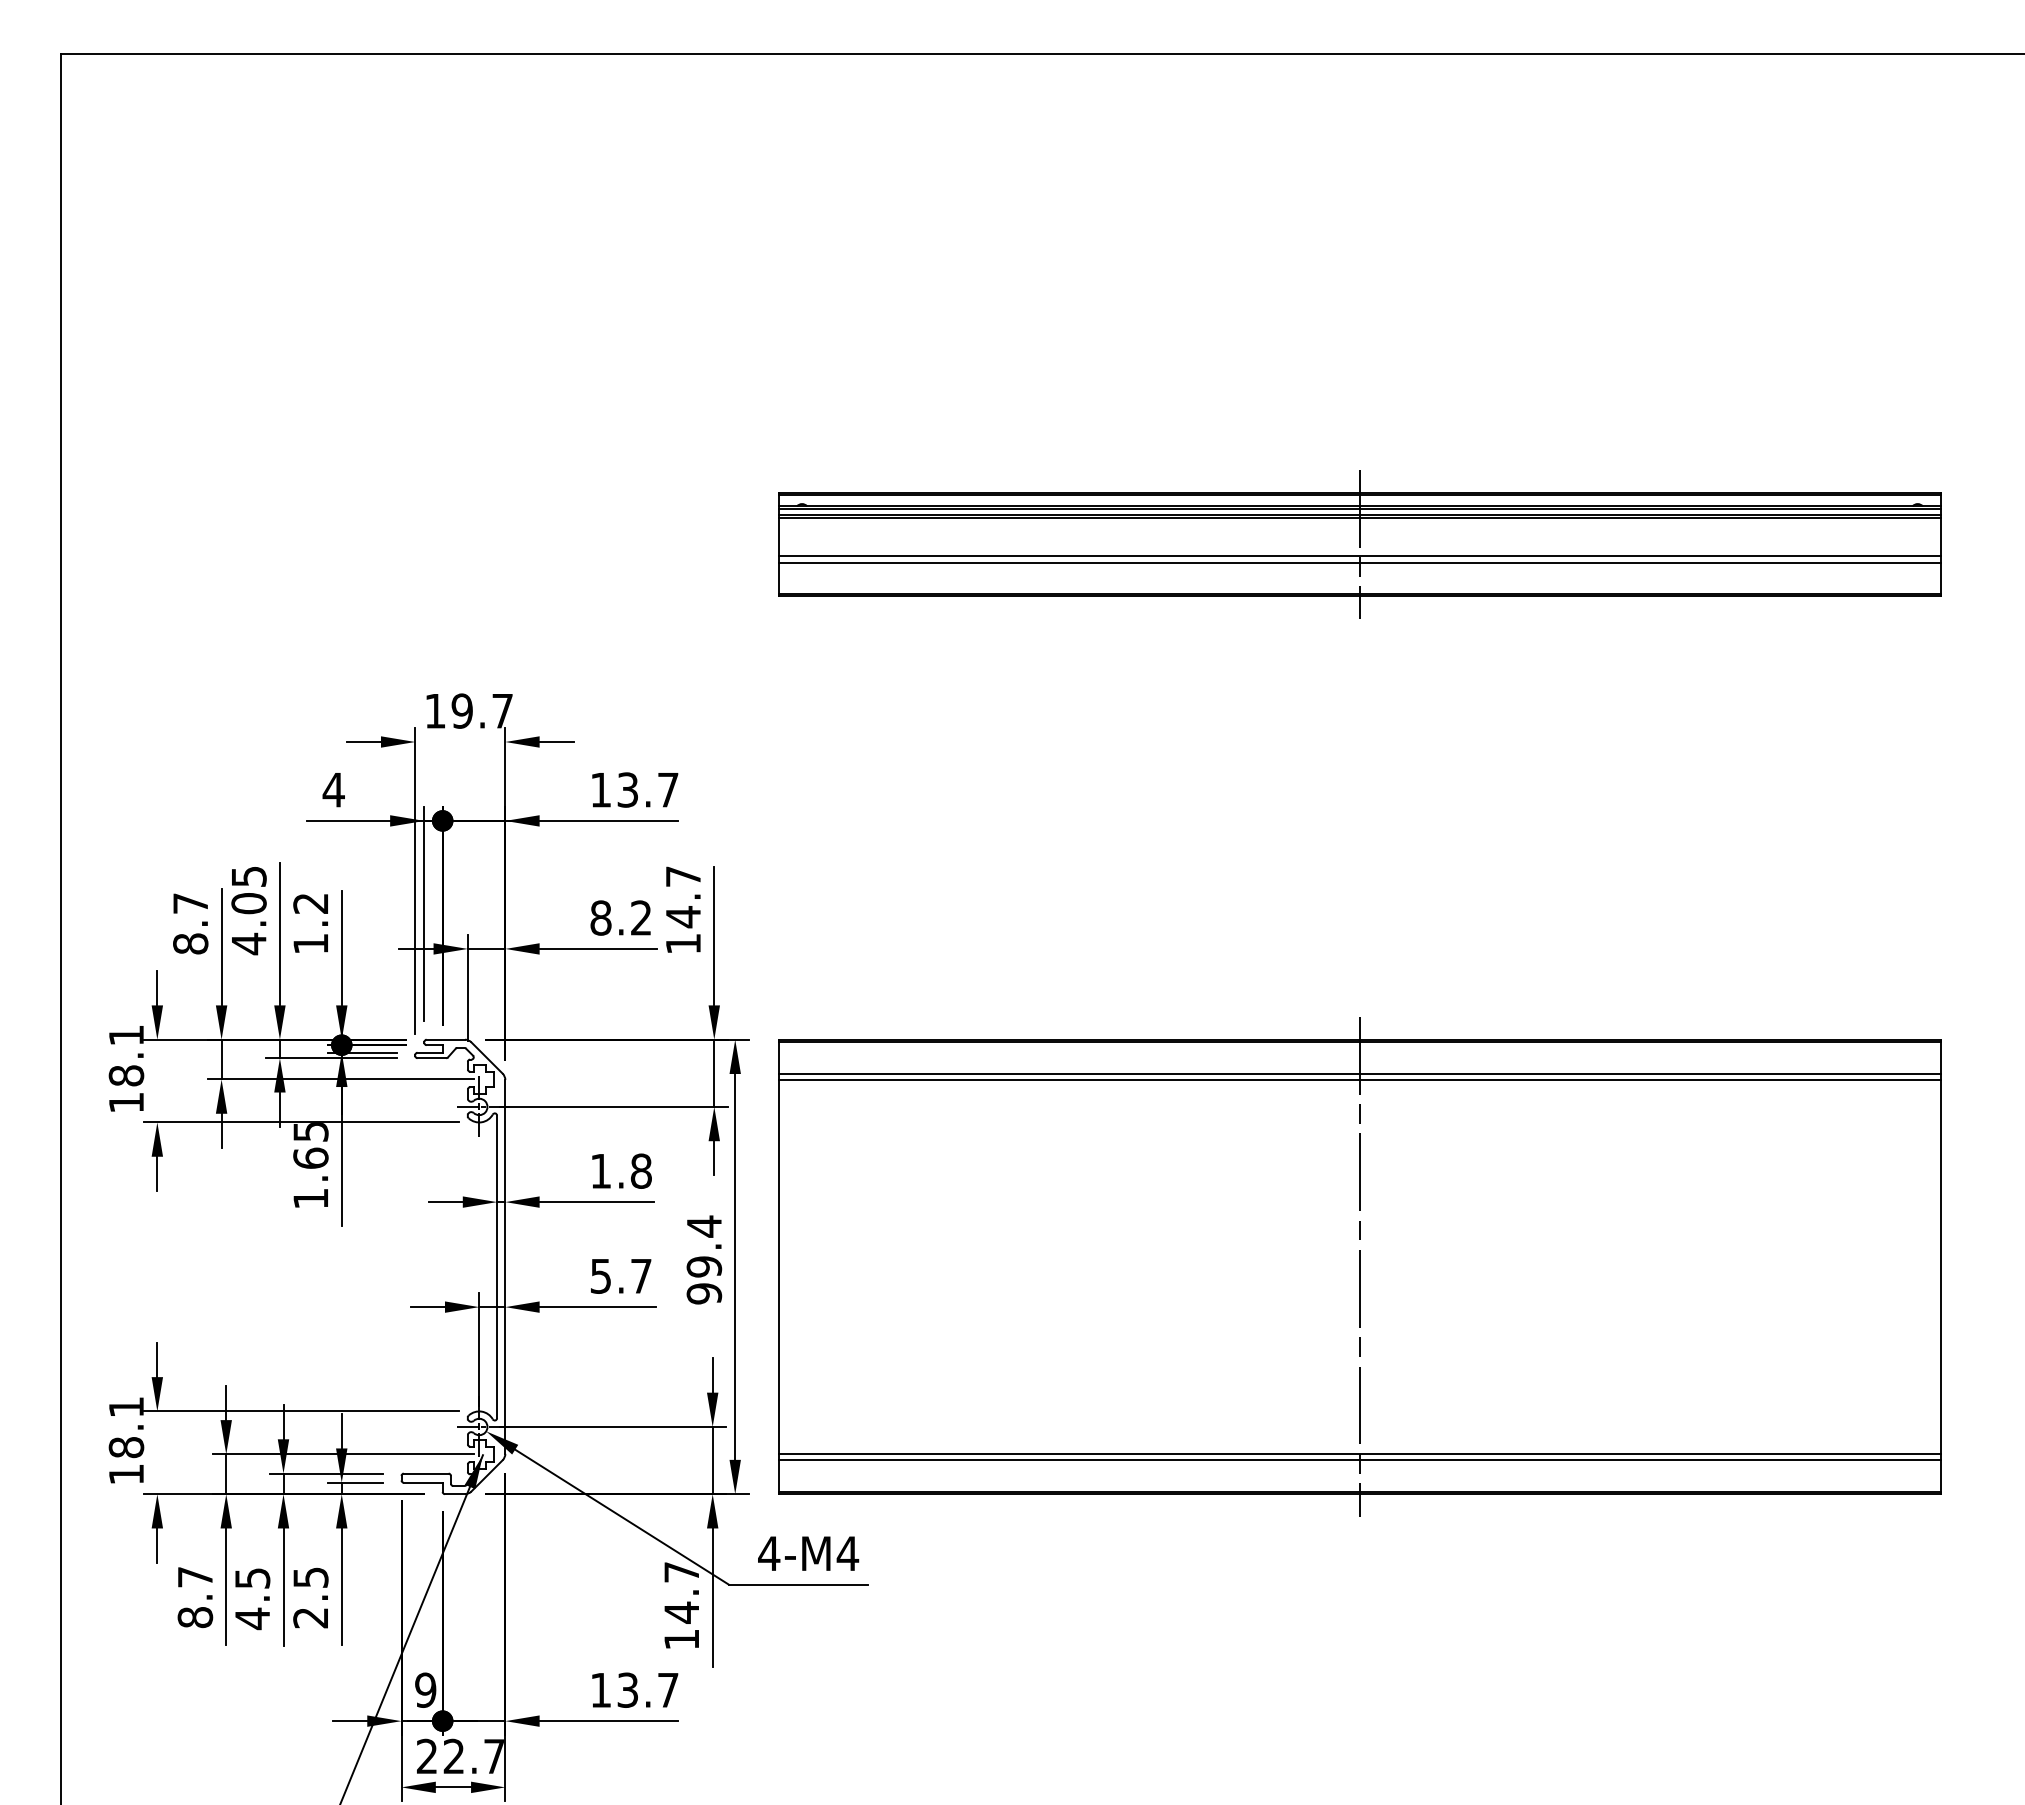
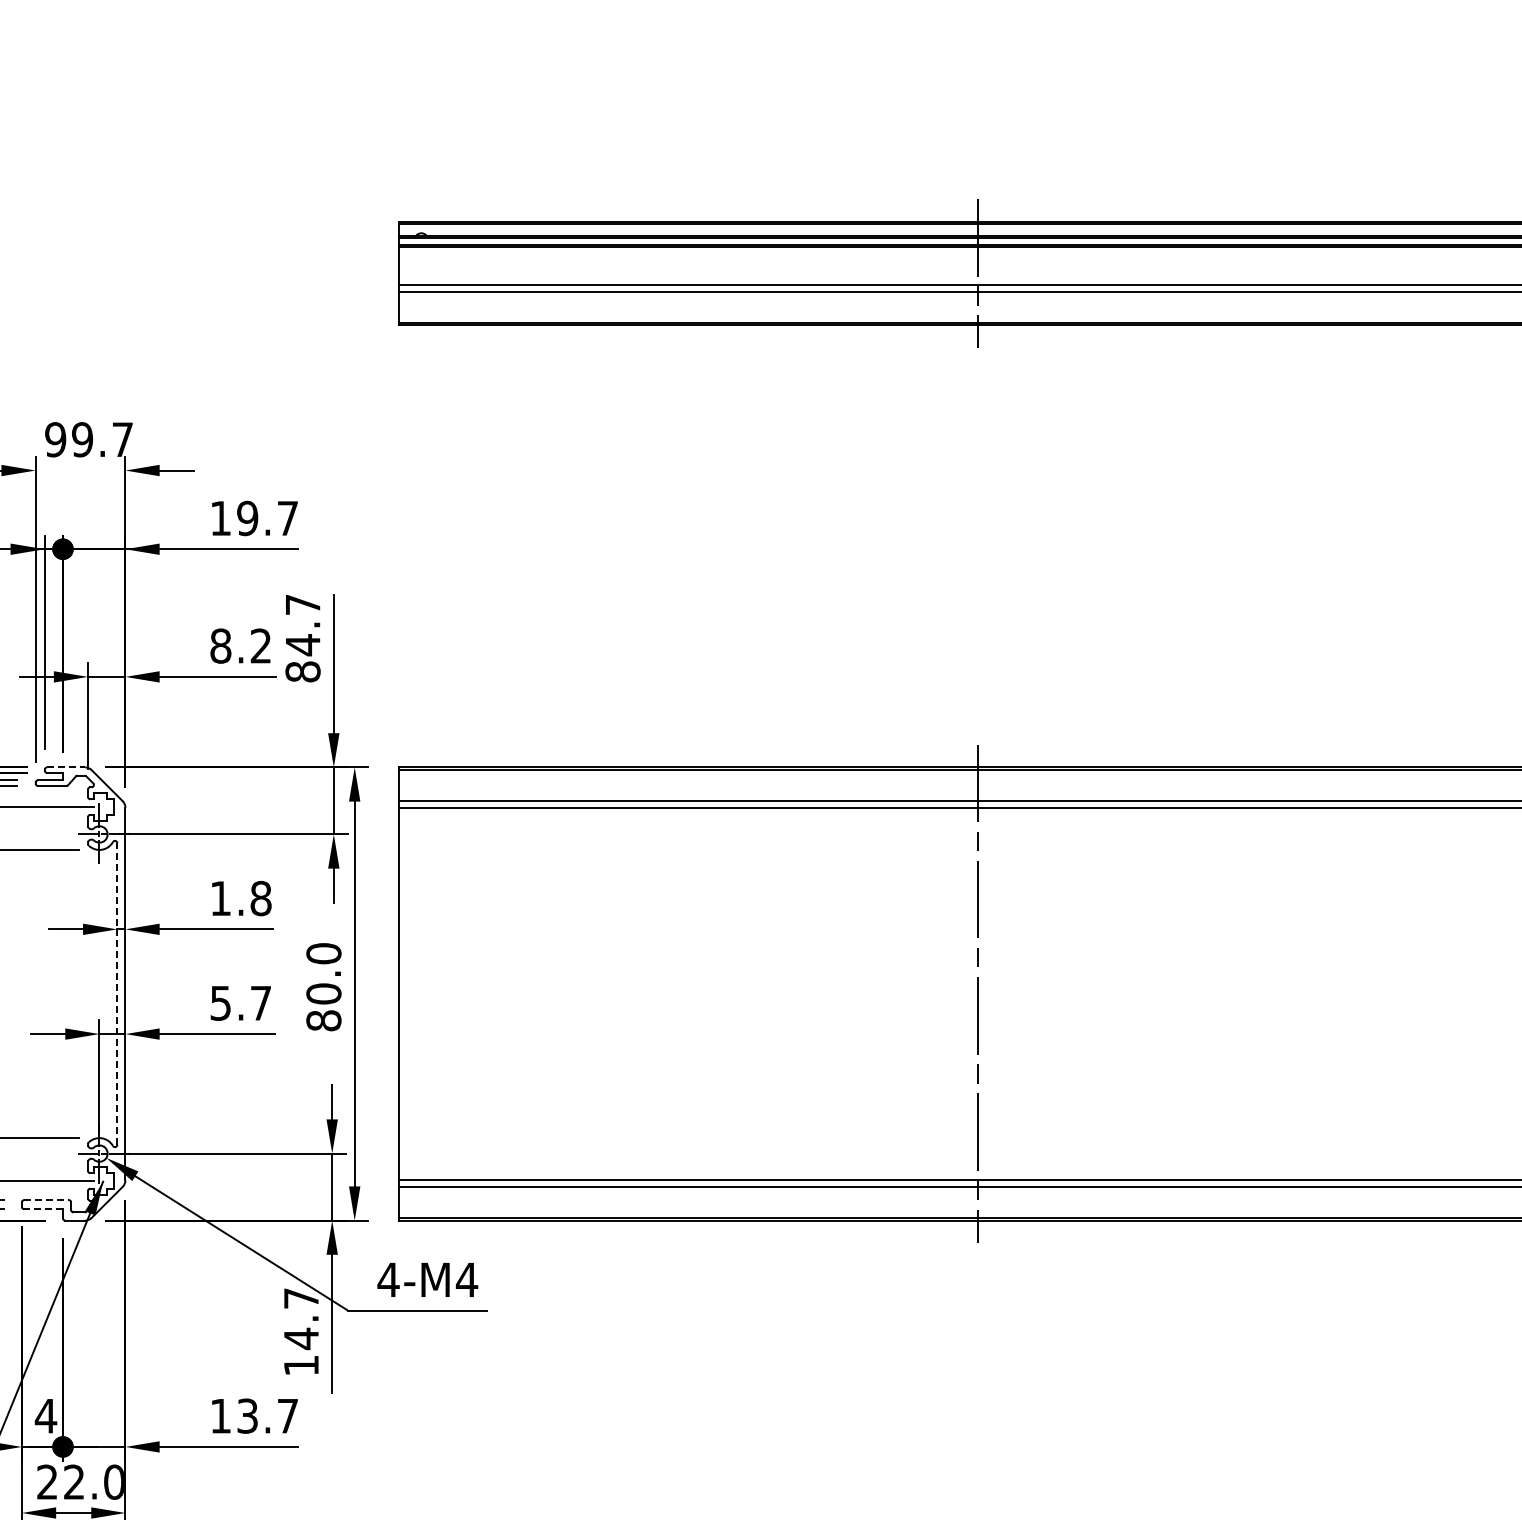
text: (434, 710) -> (54, 439), 19.7 -> 99.7
text: (627, 789) -> (247, 517), 13.7 -> 19.7
text: (683, 943) -> (303, 671), 14.7 -> 84.7
line: (446, 1039) -> (66, 767), solid -> dashed
text: (704, 1259) -> (324, 986), 99.4 -> 80.0
line: (497, 1266) -> (117, 993), solid -> dashed
line: (426, 1473) -> (46, 1199), solid -> dashed
line: (422, 1482) -> (42, 1208), solid -> dashed
text: (425, 1689) -> (45, 1415), 9 -> 4
text: (493, 1756) -> (113, 1482), 22.7 -> 22.0

